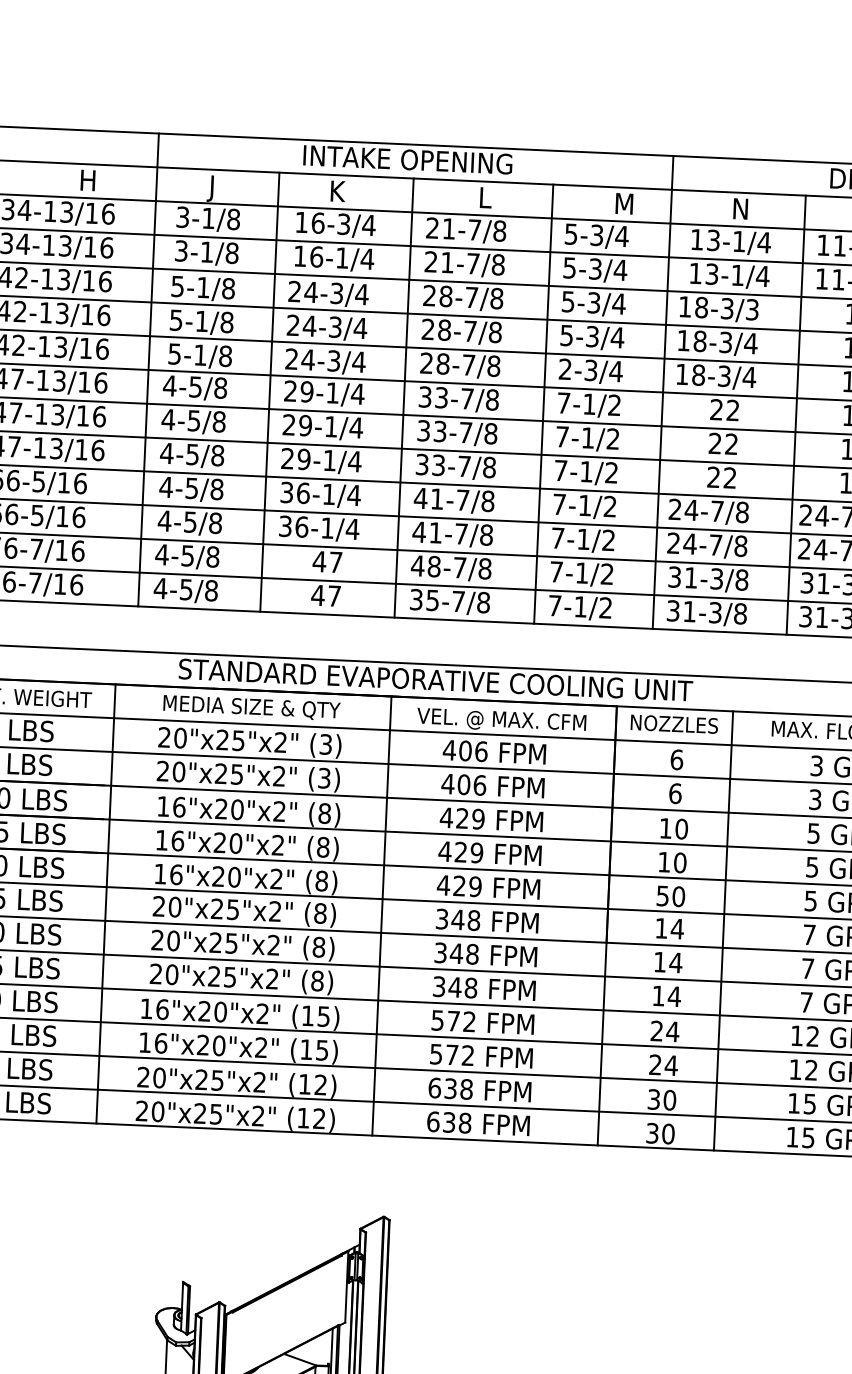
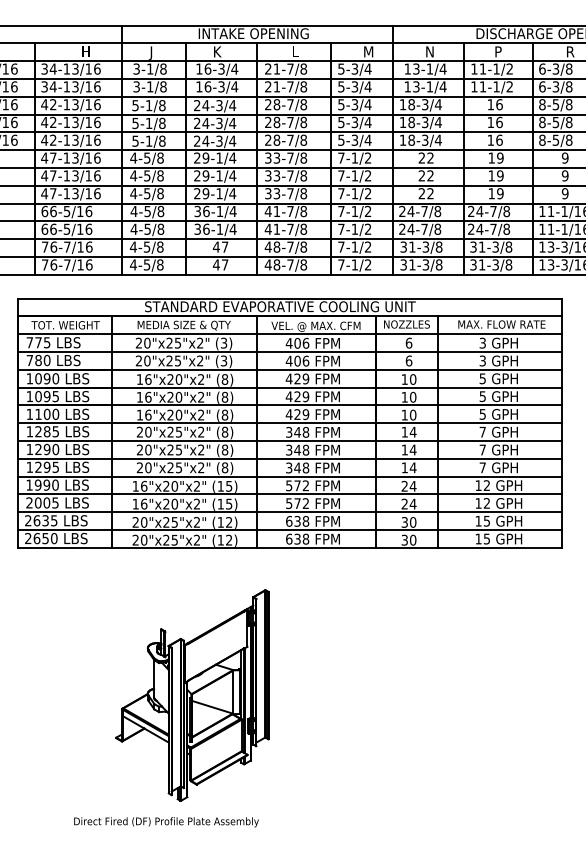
text: (342, 257) -> (221, 86), 16-1/4 -> 16-3/4
text: (750, 309) -> (437, 104), 18-3/3 -> 18-3/4
text: (565, 367) -> (341, 139), 2-3/4 -> 5-3/4
text: (424, 599) -> (272, 264), 35-7/8 -> 48-7/8
text: (662, 894) -> (404, 414), 50 -> 10

